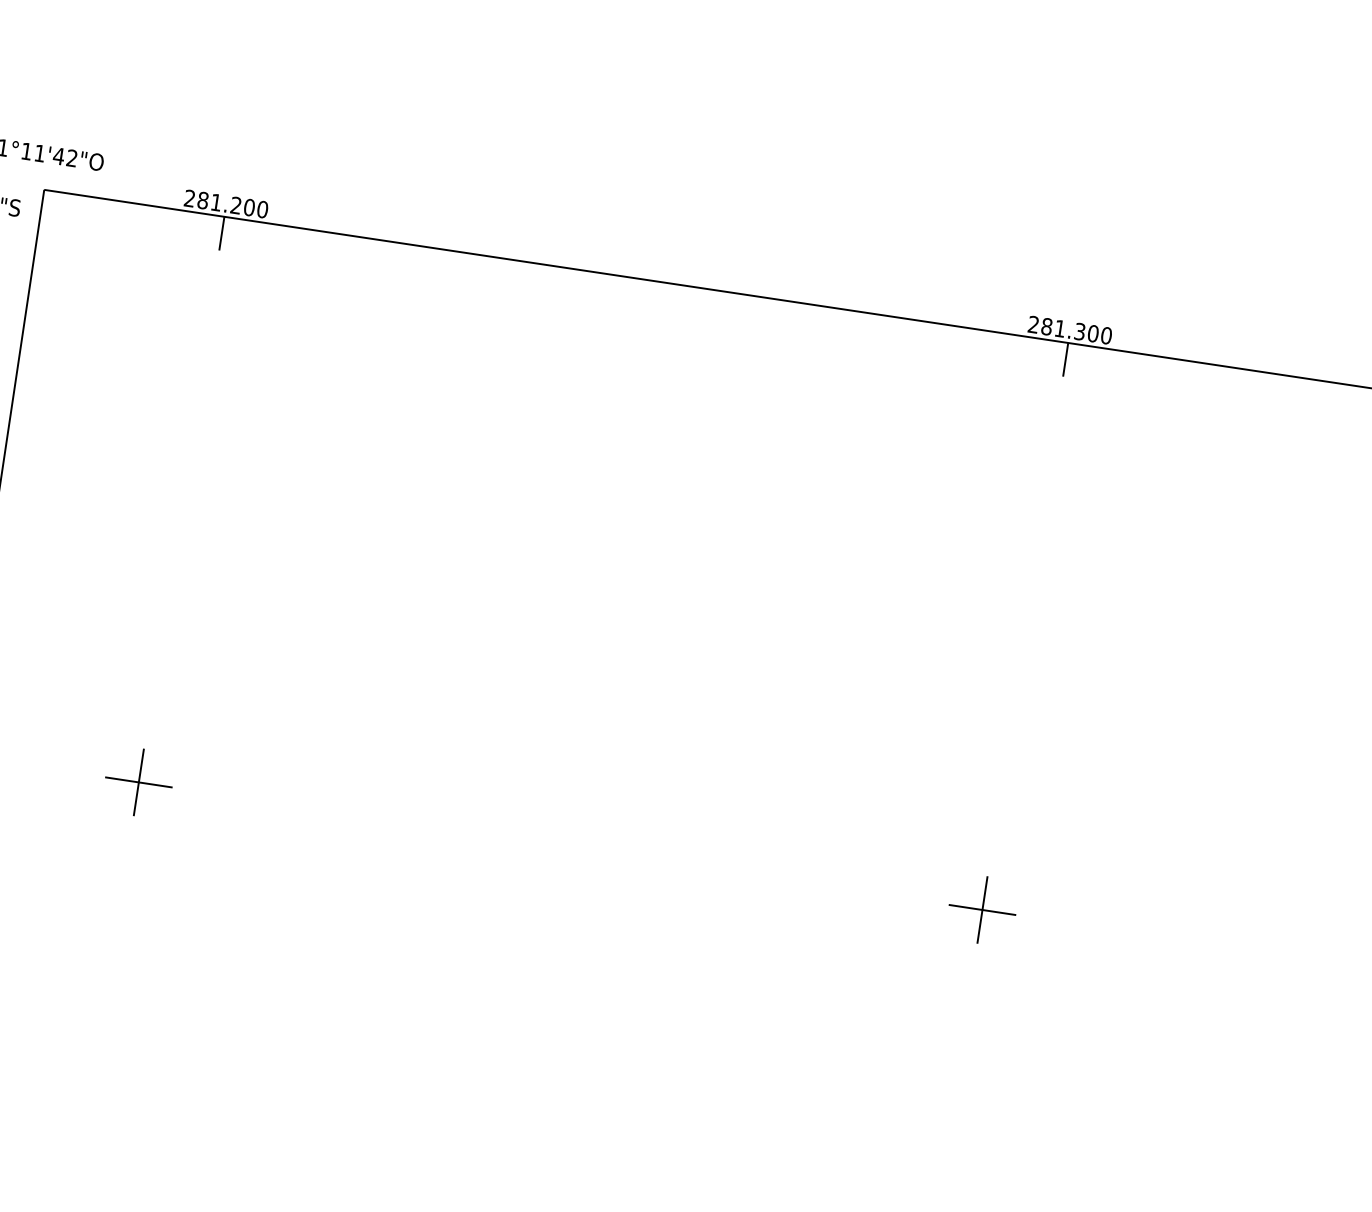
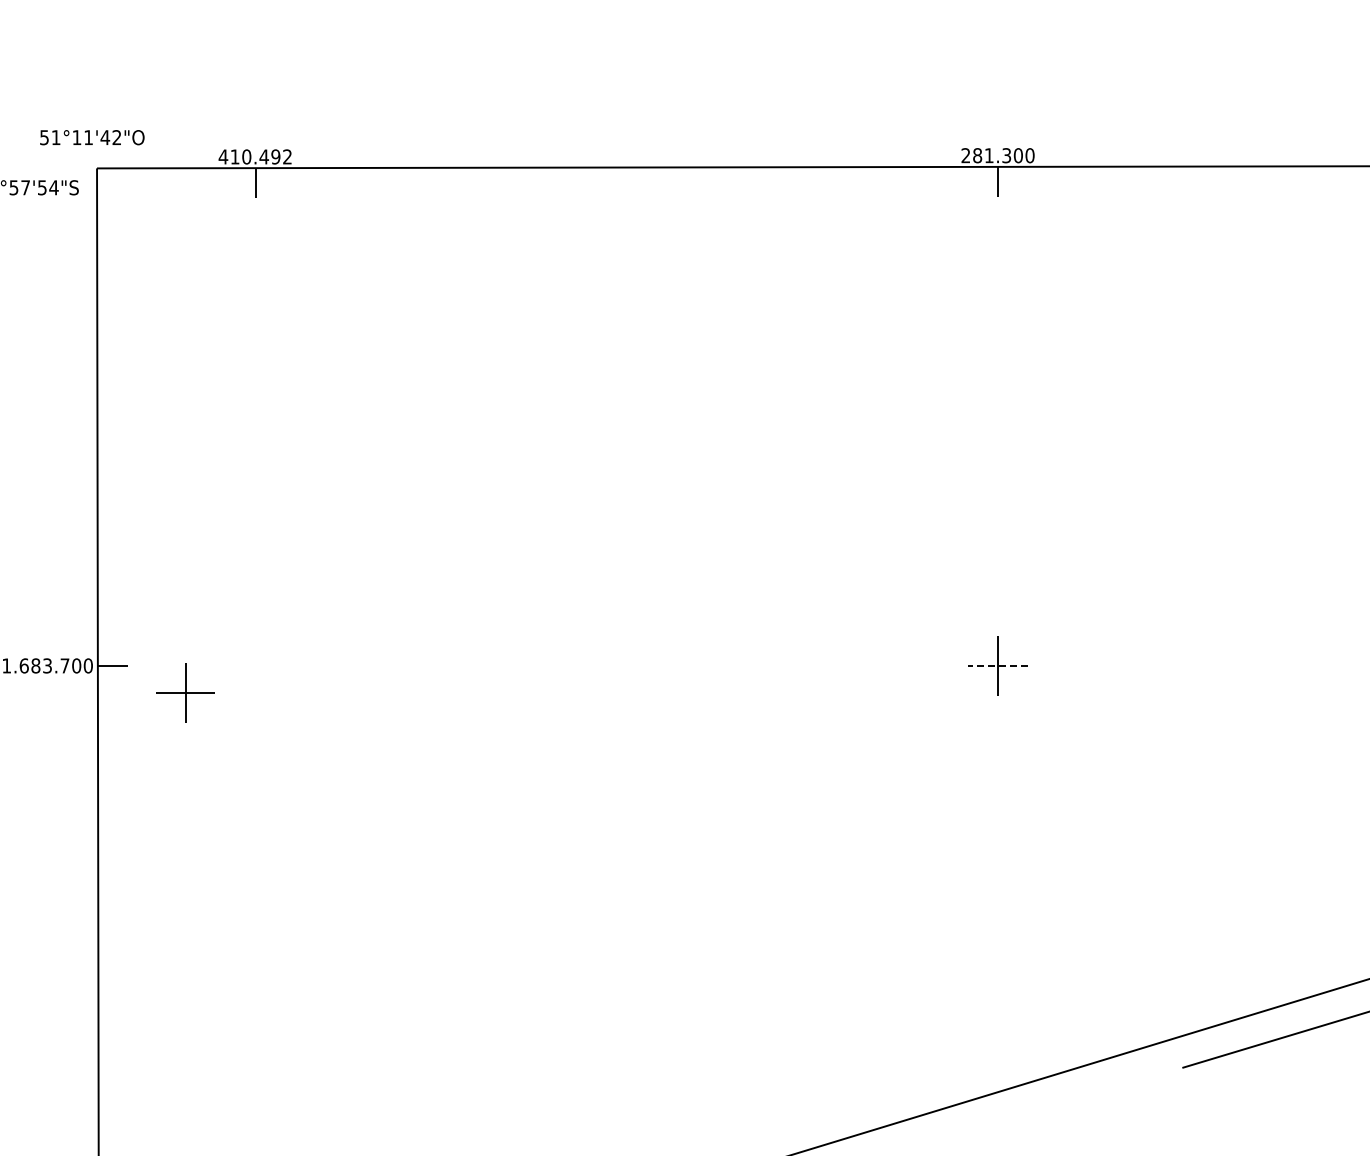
text: (226, 203) -> (255, 156), 281.200 -> 410.492
part: (138, 781) -> (185, 692), moved
line: (983, 909) -> (998, 665), solid -> dashed

